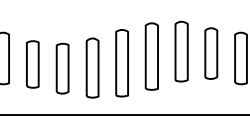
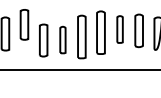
part: (180, 51) -> (119, 29), size x0.7
part: (32, 63) -> (24, 24), moved
part: (91, 67) -> (62, 39), size x0.7

